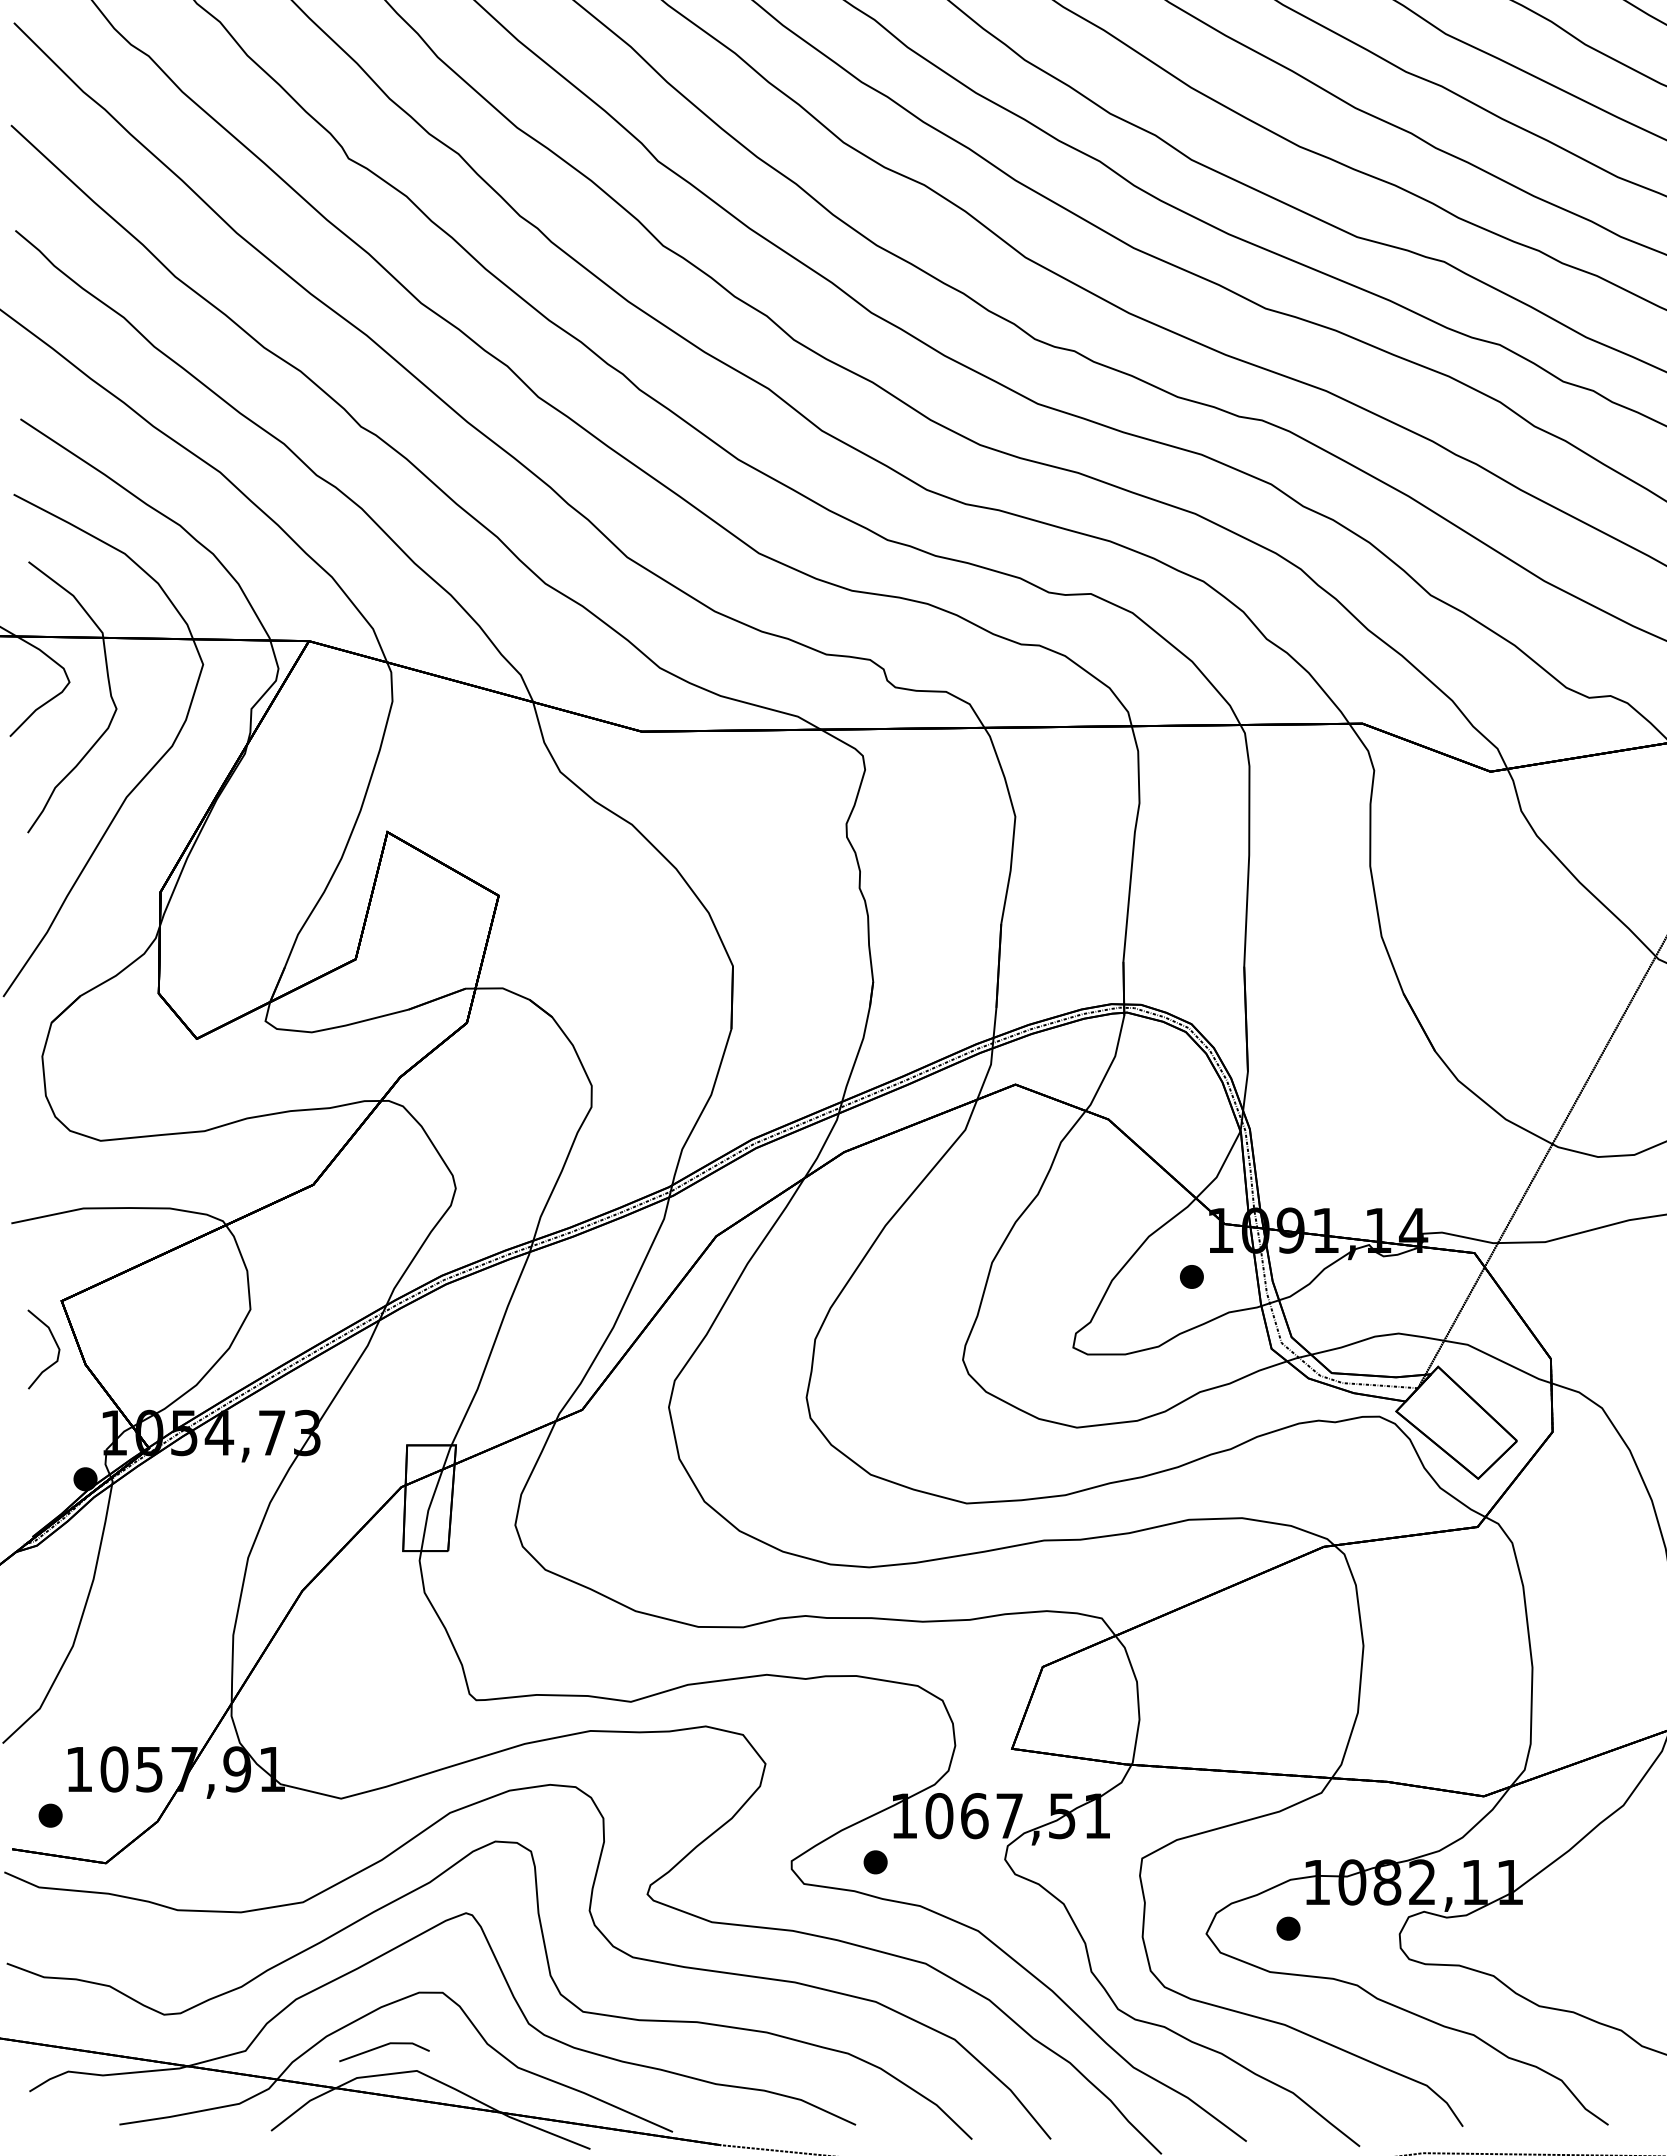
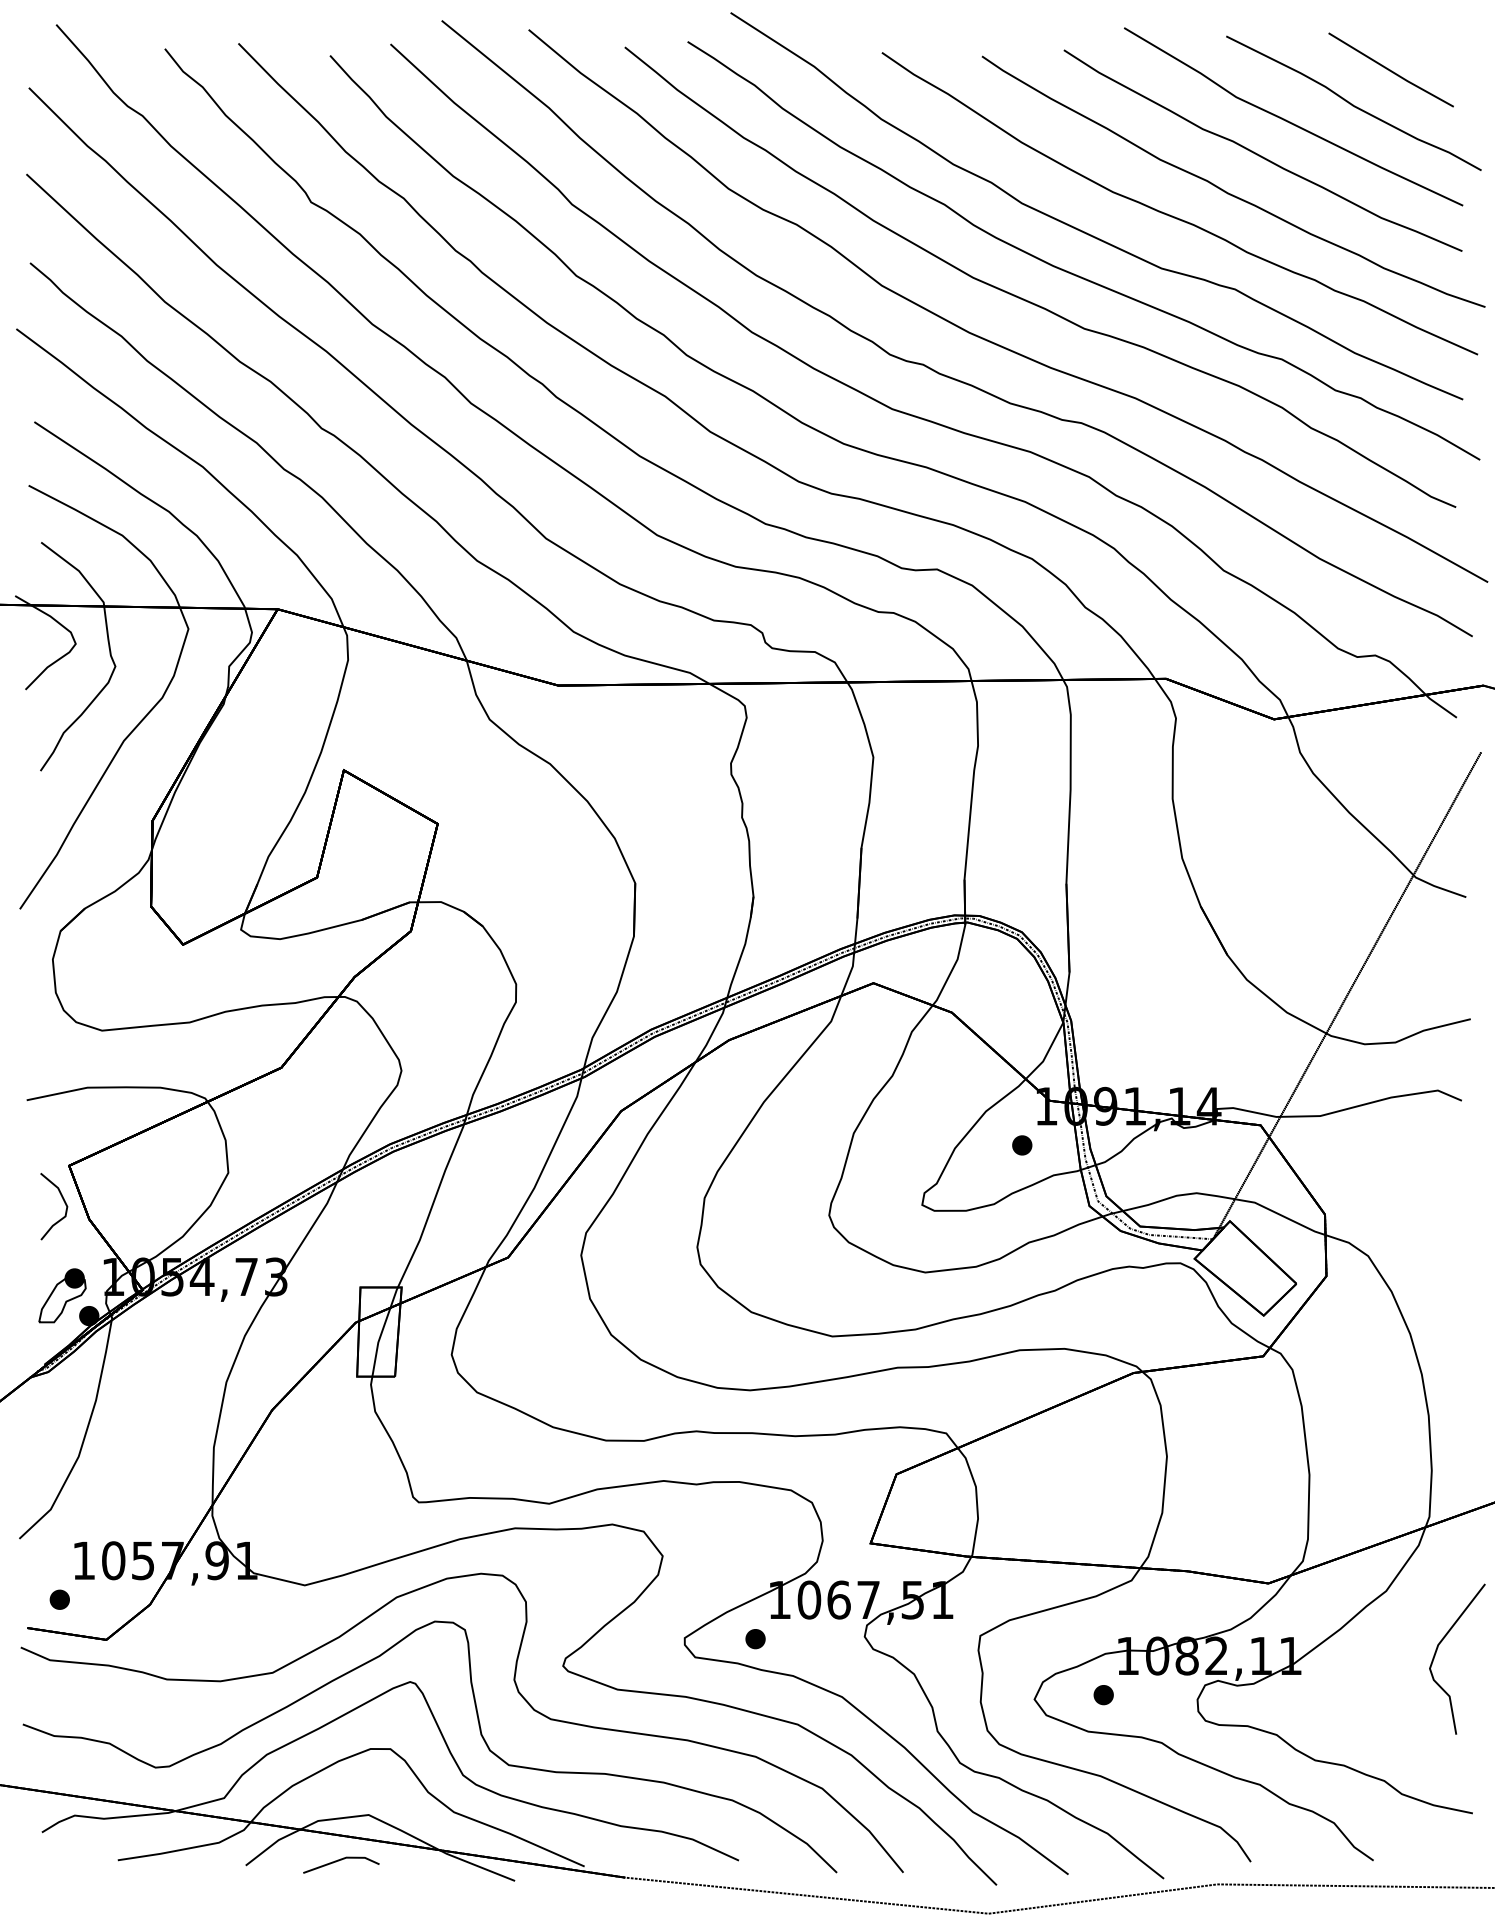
part: (53, 1454) -> (62, 1295), added
part: (384, 2051) -> (341, 1864), moved

